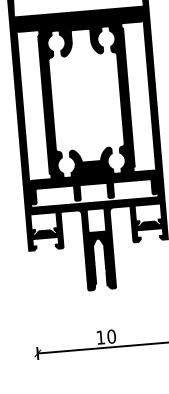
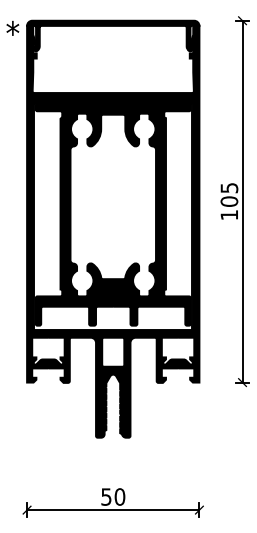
text: (100, 337) -> (106, 496), 10 -> 50

